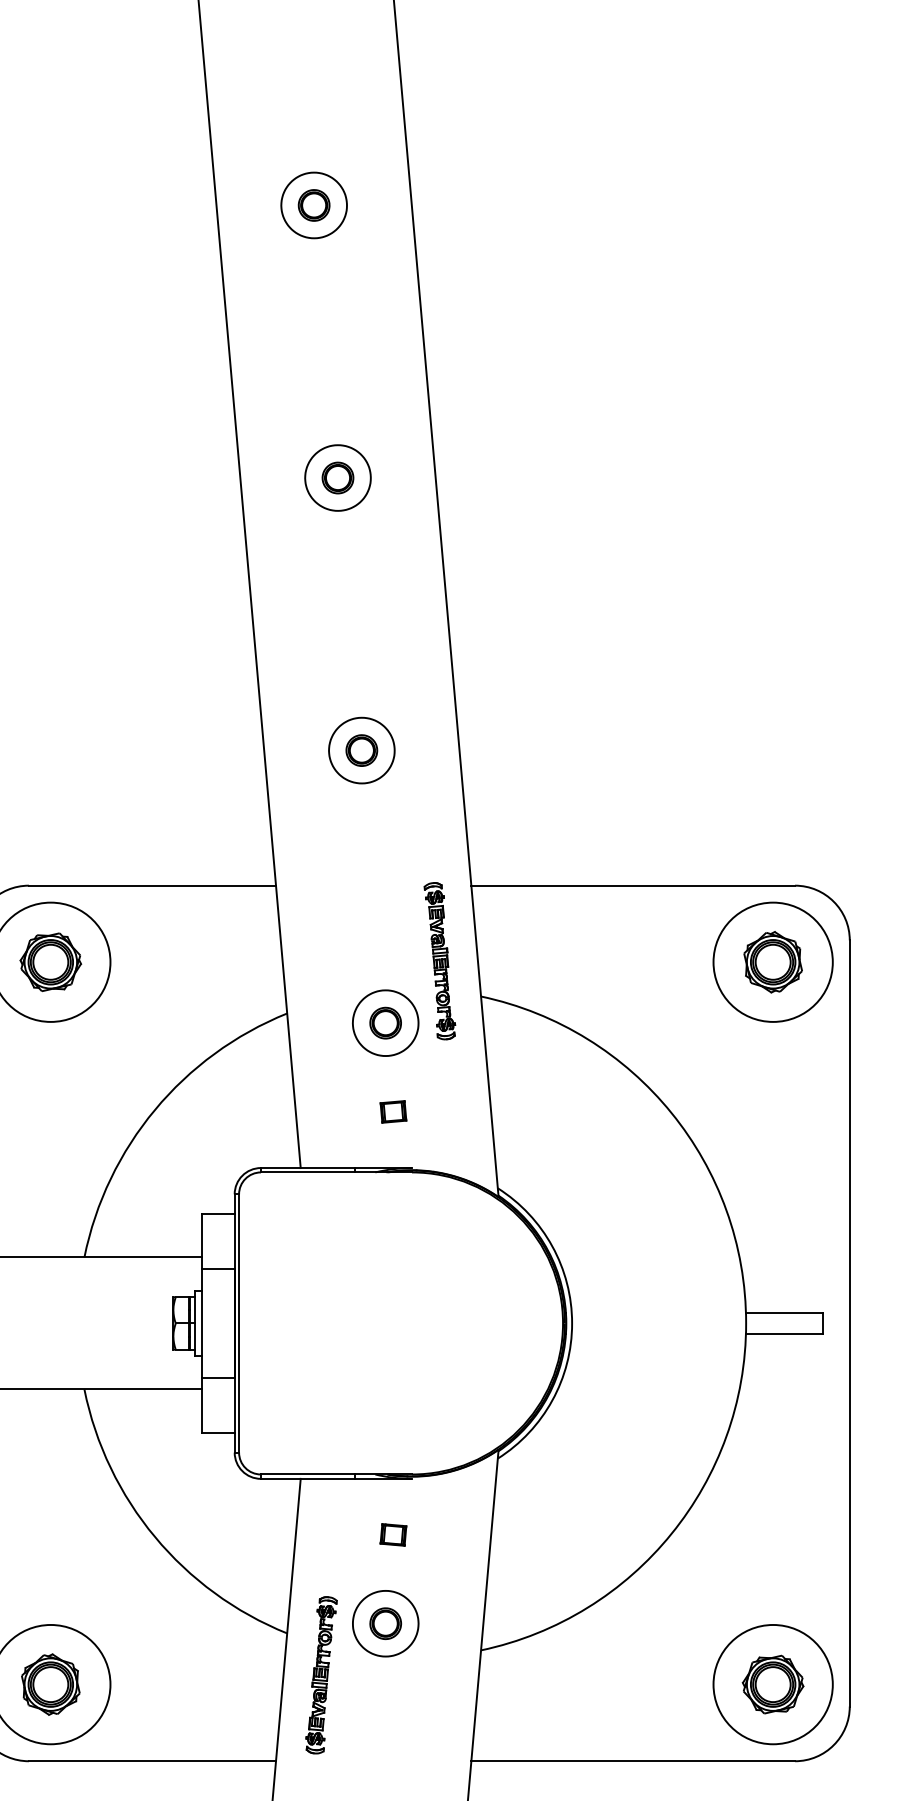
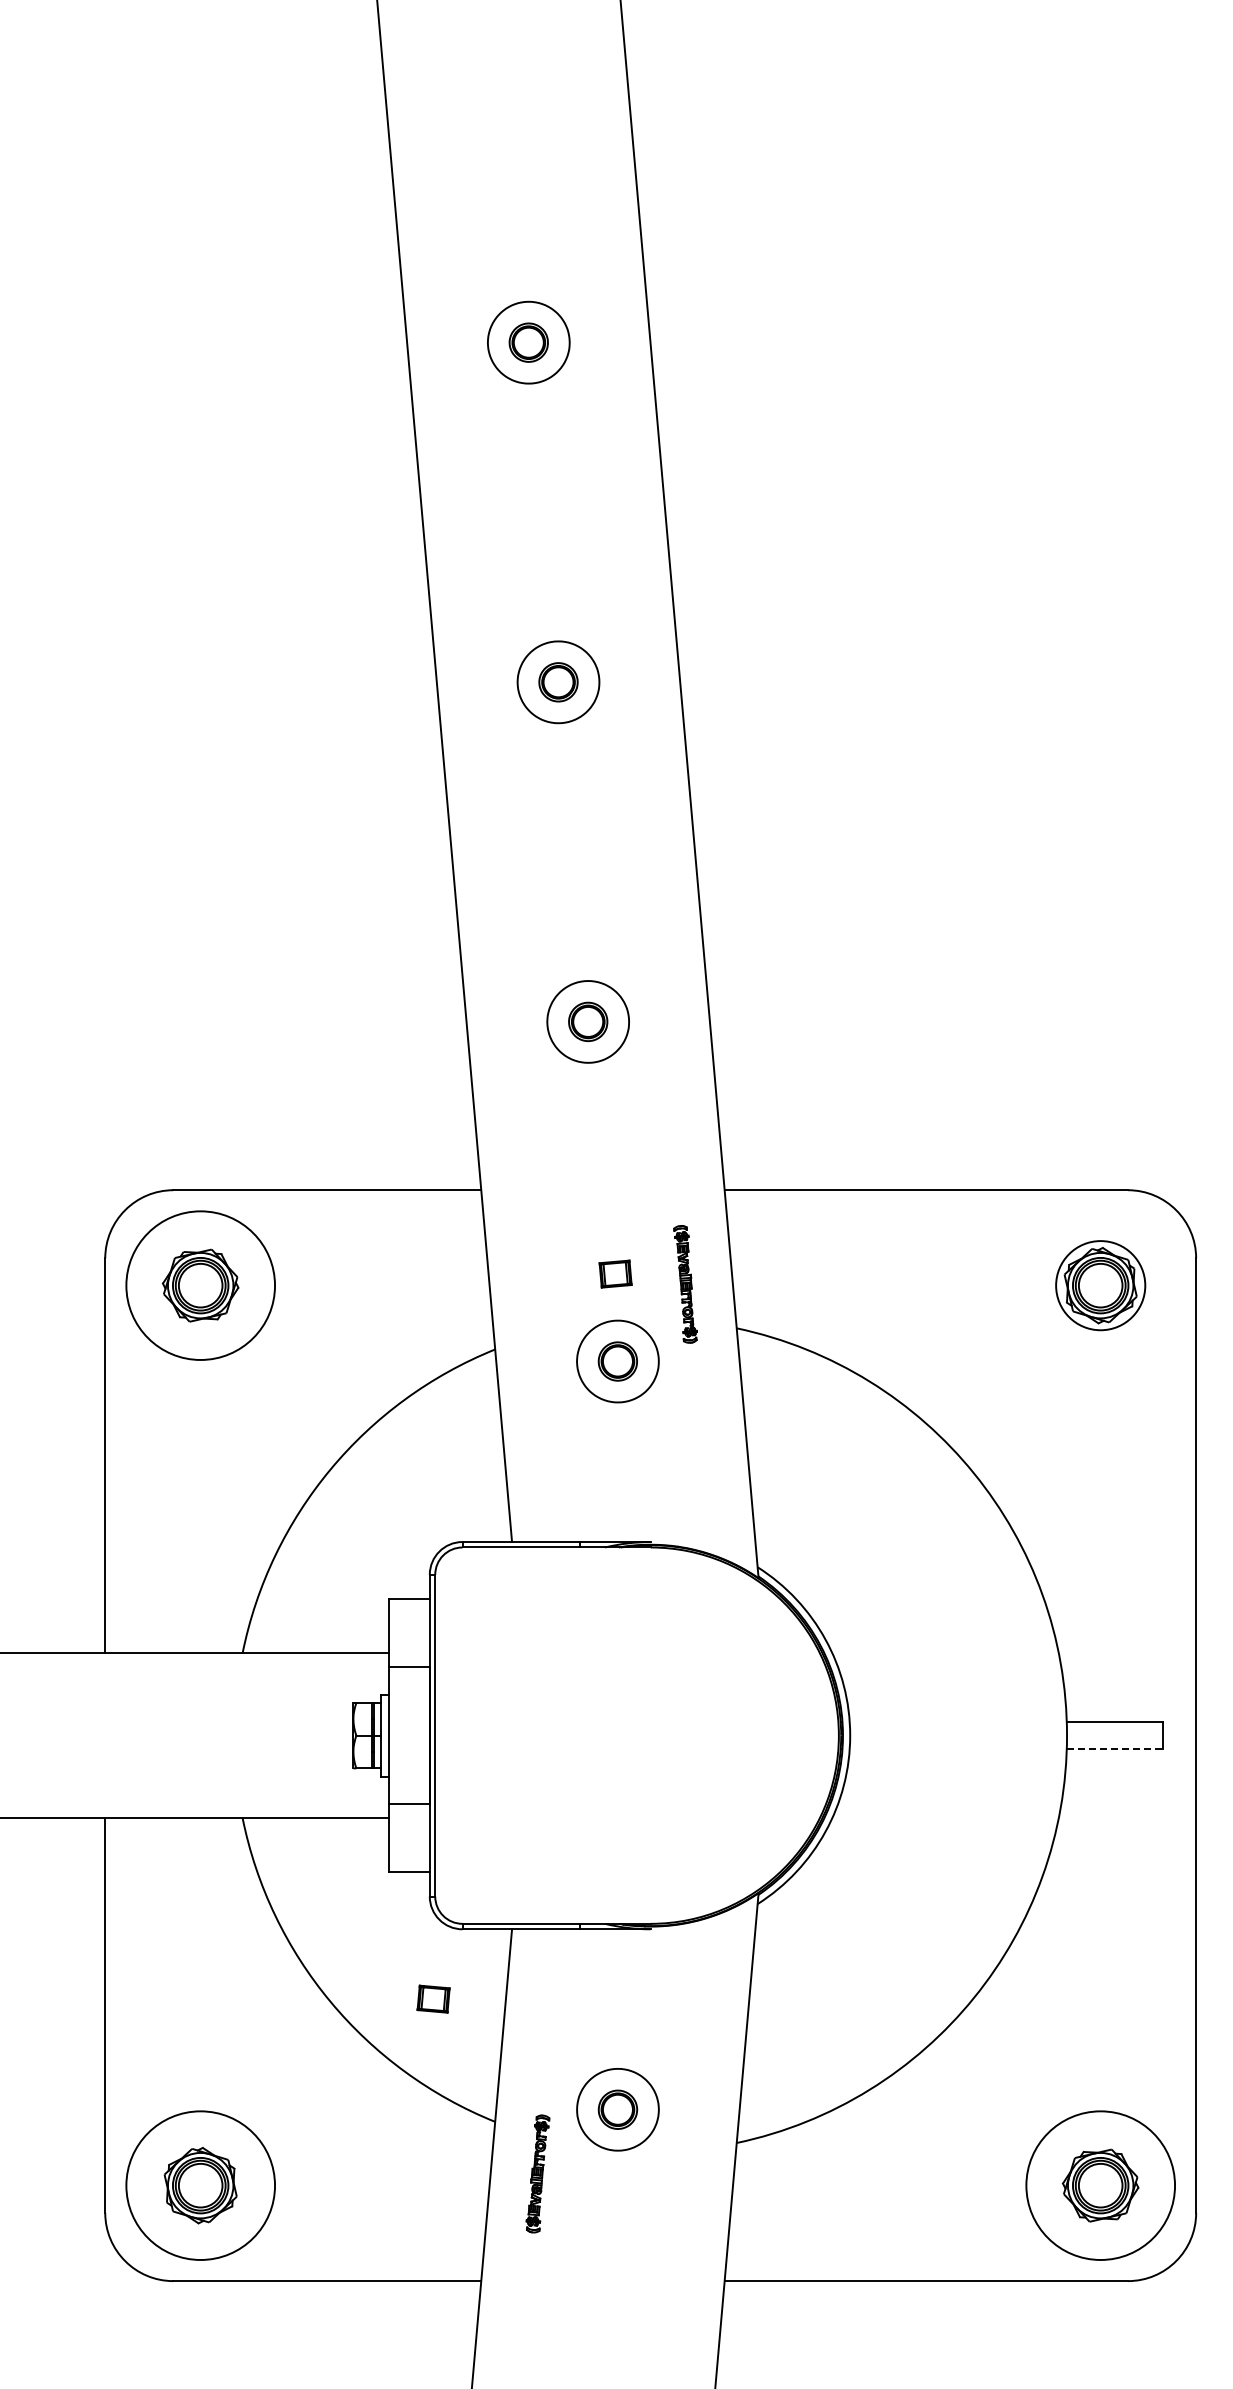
part: (439, 961) -> (685, 1284), size x0.6
circle: (773, 962) -> (1100, 1285), size x0.6
part: (393, 1111) -> (615, 1273), moved
line: (785, 1334) -> (1115, 1749), solid -> dashed
part: (393, 1534) -> (433, 1998), moved
part: (321, 1674) -> (537, 2173), size x0.6

